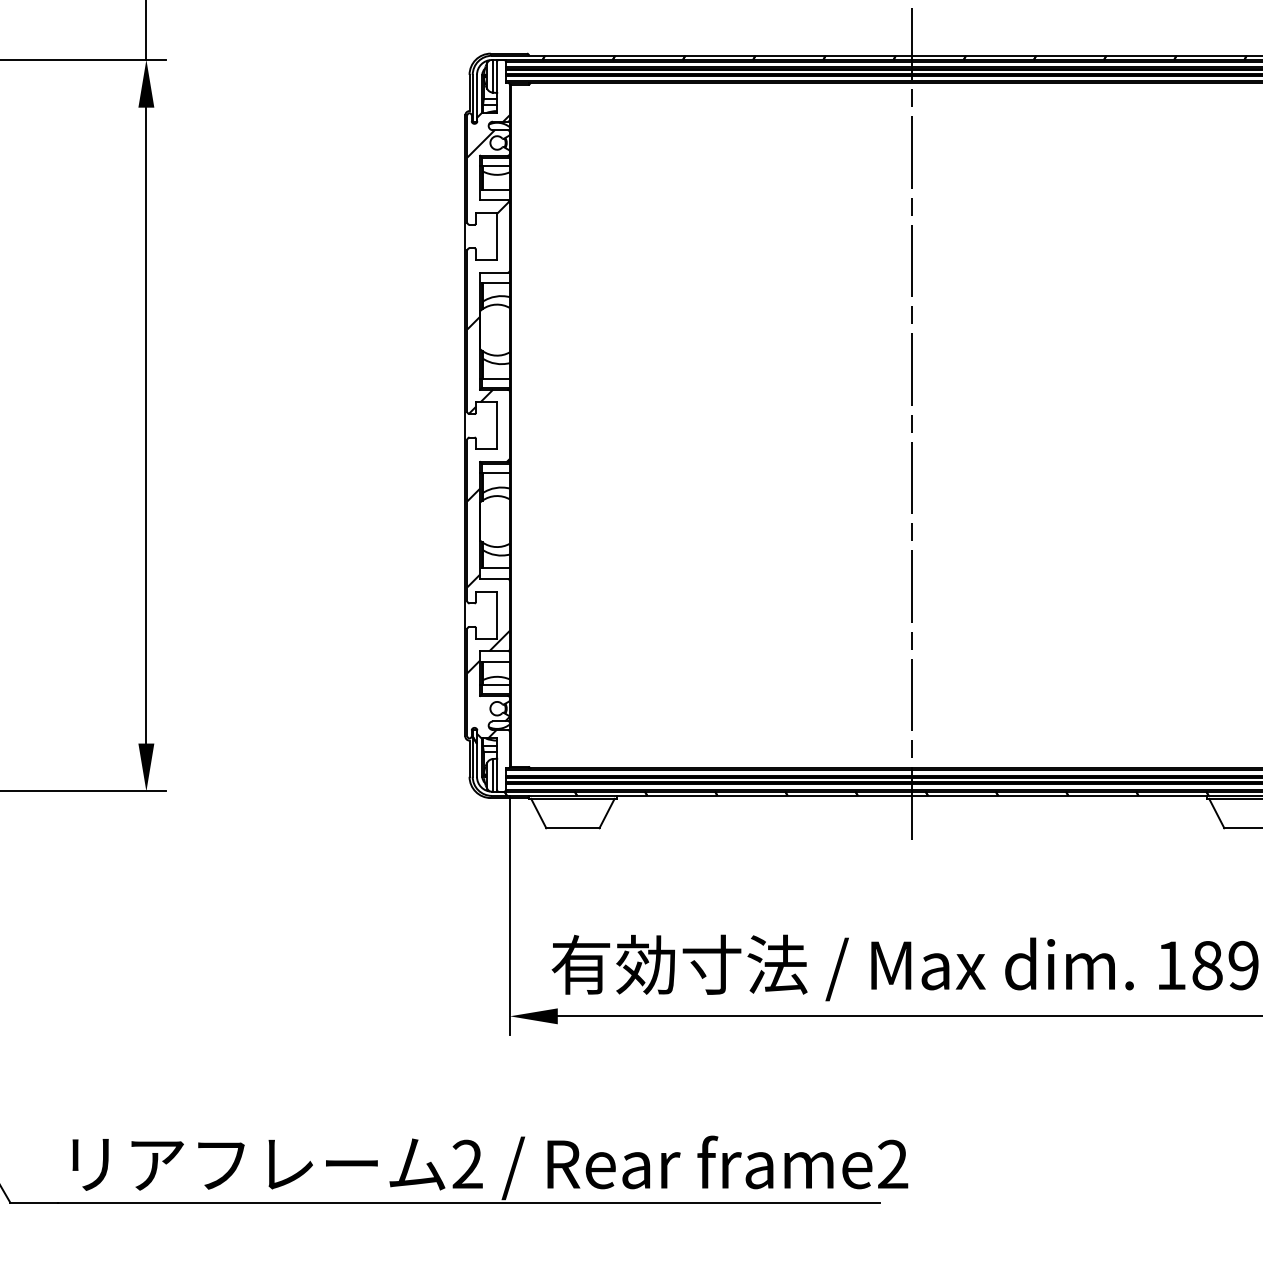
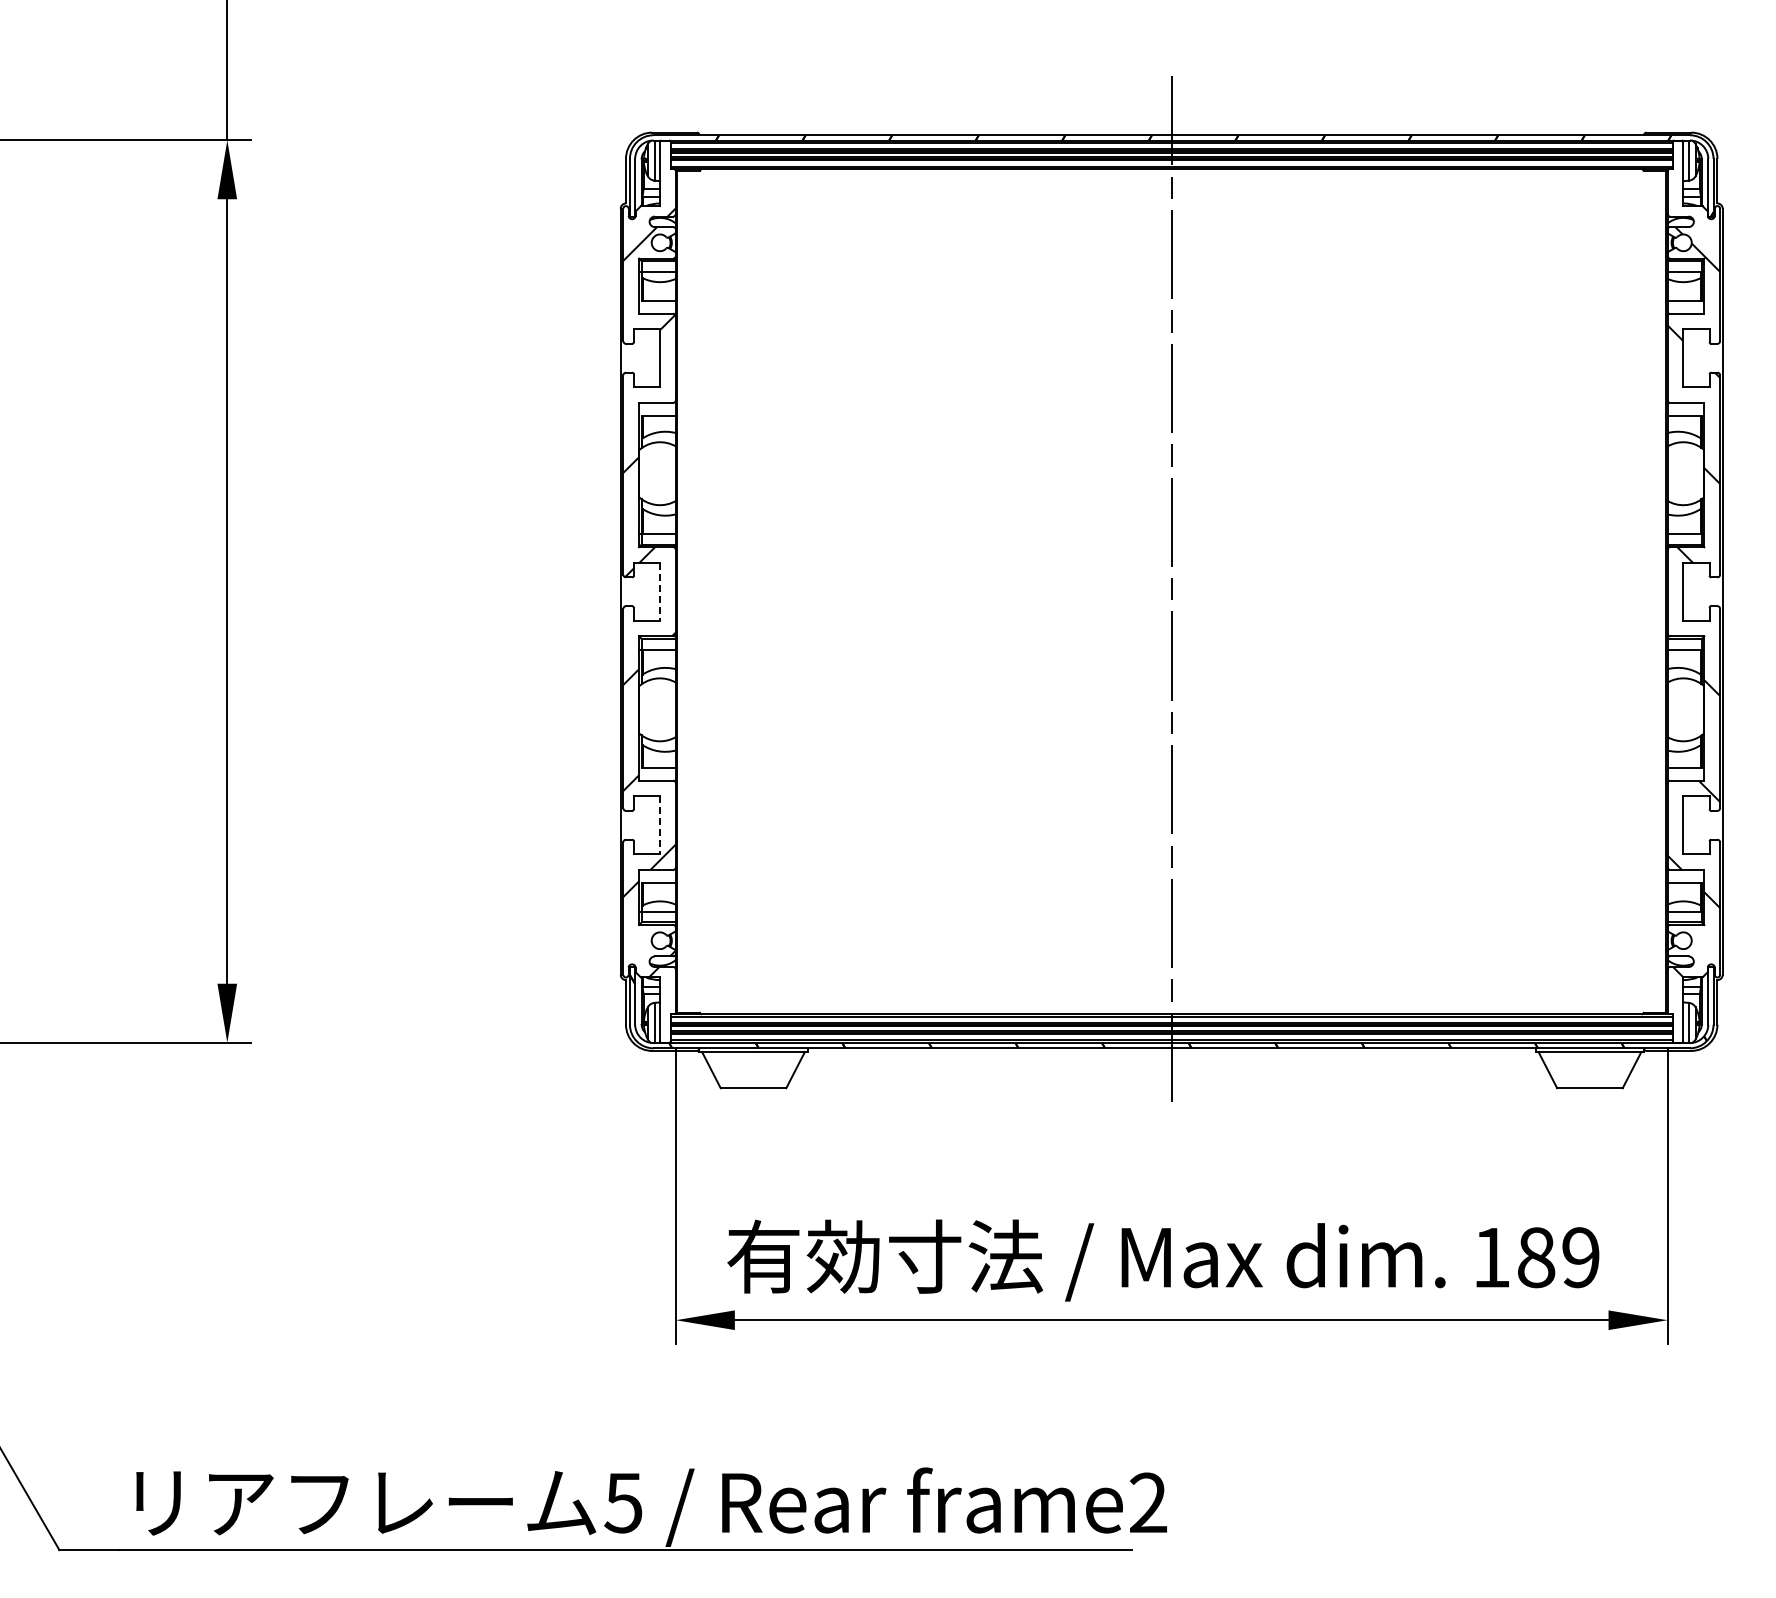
line: (497, 425) -> (660, 591), solid -> dashed
line: (497, 615) -> (660, 825), solid -> dashed
text: (467, 1164) -> (623, 1502), 2 -> 5

